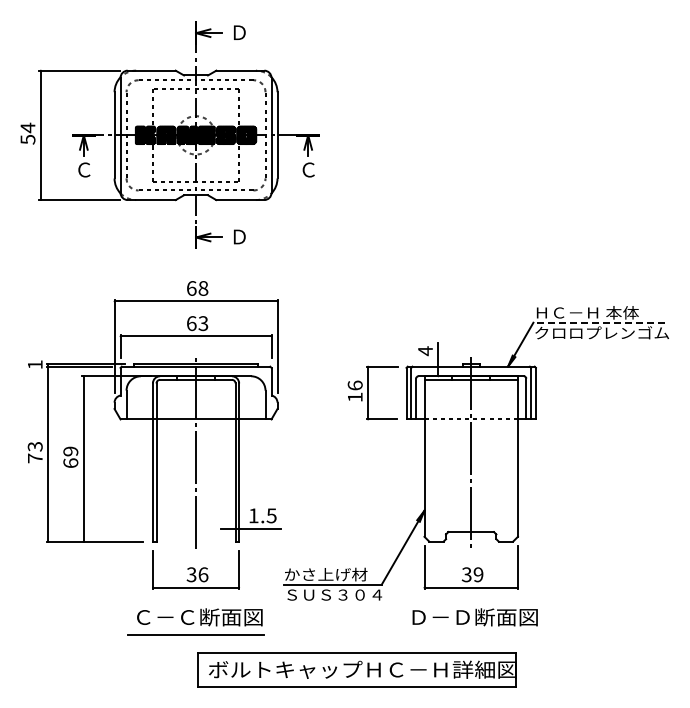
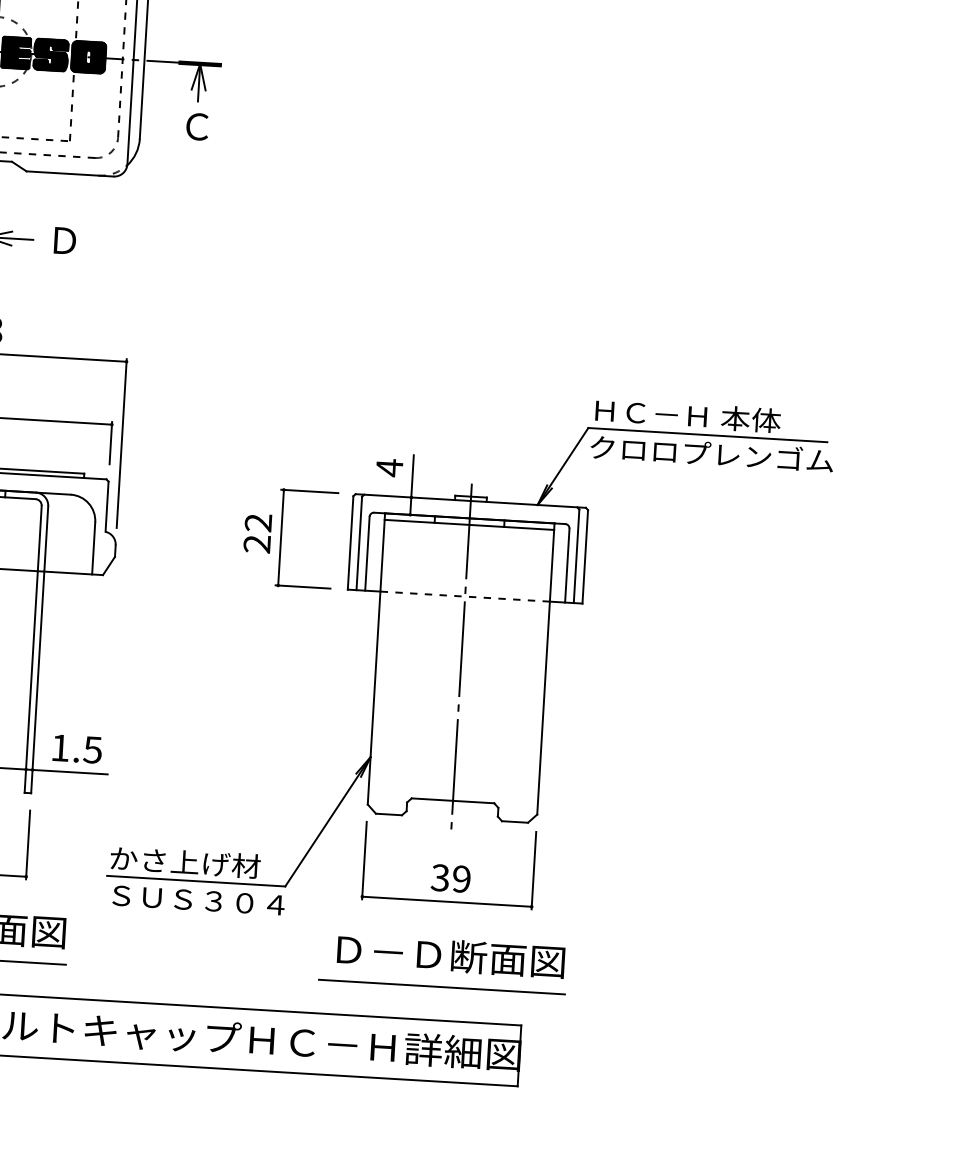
line: (599, 322) -> (708, 434), dashed -> solid
text: (354, 391) -> (256, 533), 16 -> 22
line: (471, 634) -> (442, 986), added

